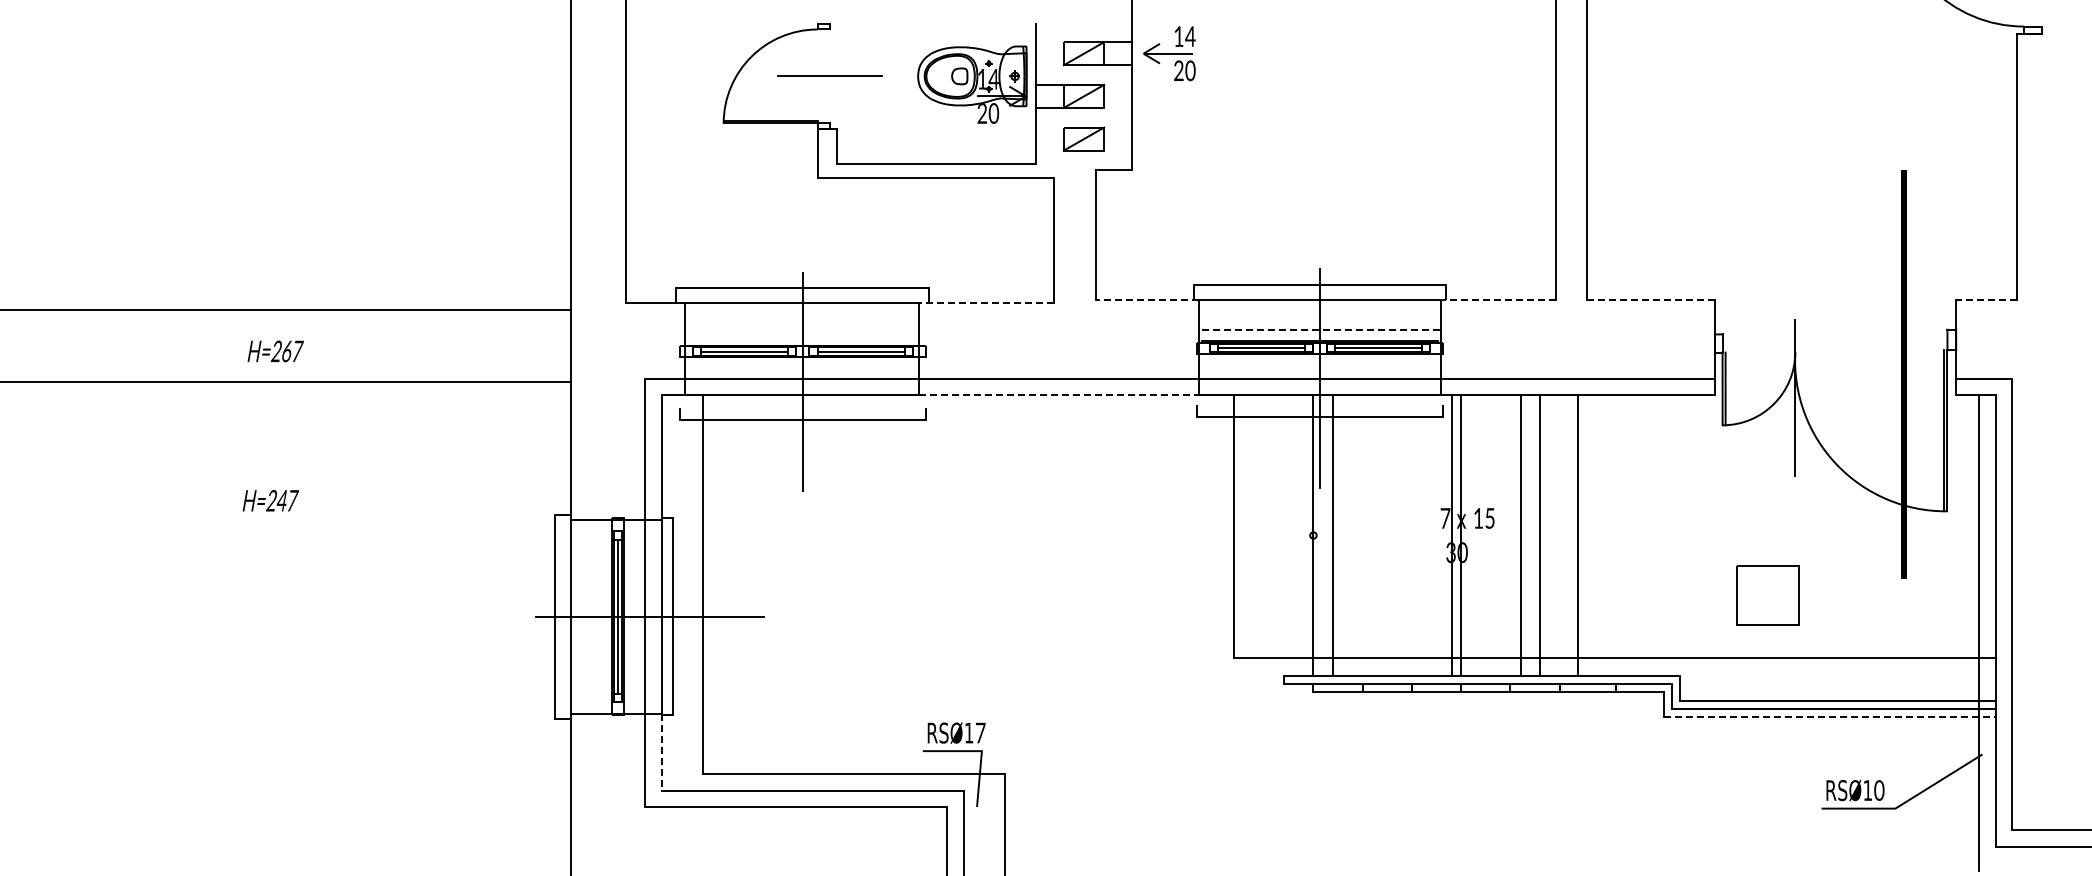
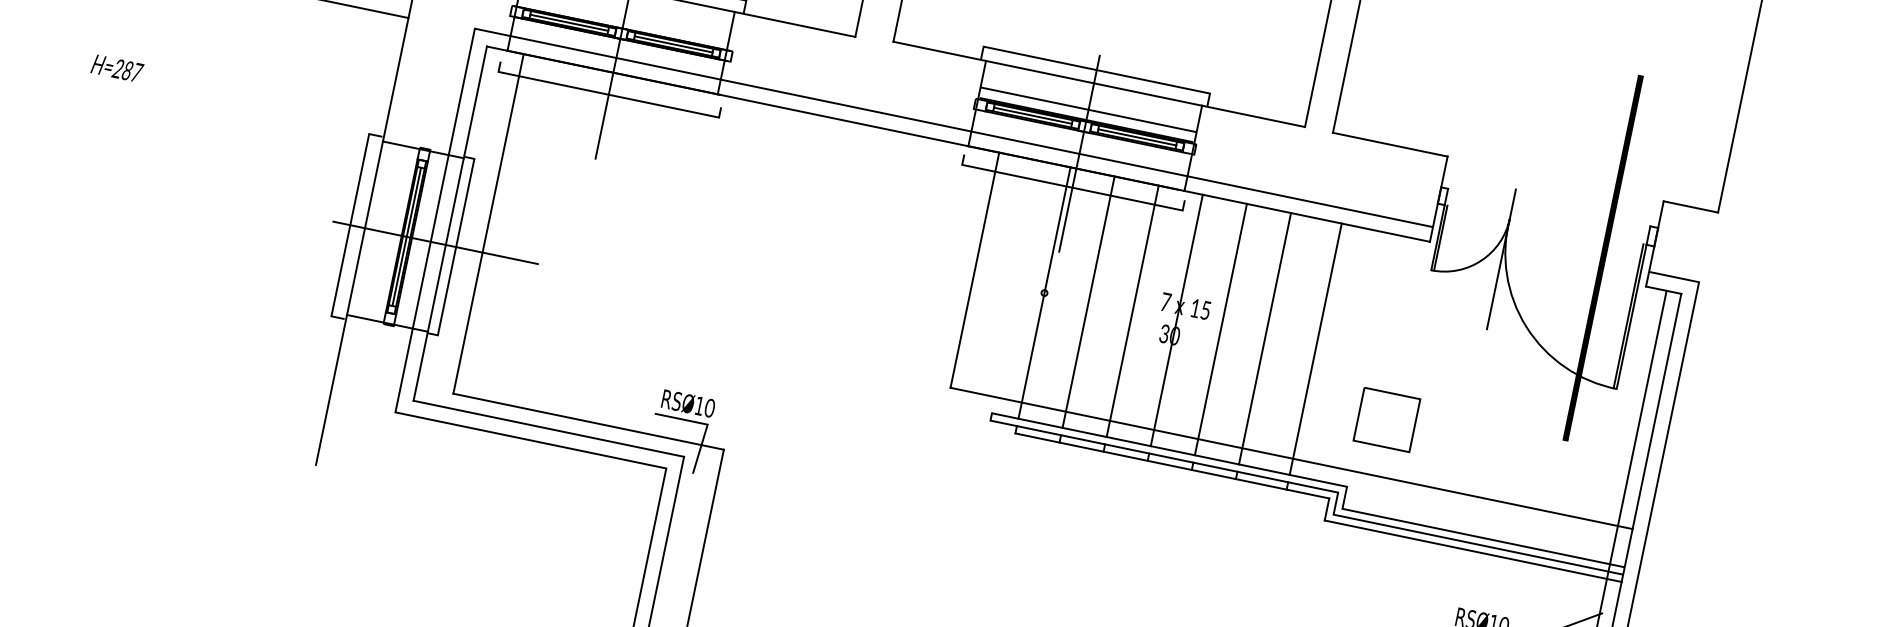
line: (1147, 299) -> (939, 50), dashed -> solid
line: (1497, 299) -> (1253, 115), dashed -> solid
line: (1650, 299) -> (1390, 144), dashed -> solid
line: (1986, 299) -> (1690, 206), dashed -> solid
line: (986, 303) -> (794, 24), dashed -> solid
line: (1320, 329) -> (1089, 109), dashed -> solid
line: (1059, 395) -> (843, 120), dashed -> solid
text: (281, 500) -> (127, 70), H=247 -> H=287
line: (1332, 535) -> (1088, 302), moved
line: (1451, 535) -> (1132, 311), moved
line: (1520, 535) -> (1264, 338), moved
line: (1540, 535) -> (1220, 329), moved
line: (1578, 535) -> (1315, 349), moved
part: (1767, 595) -> (1386, 419), moved
line: (1829, 716) -> (1473, 550), dashed -> solid
text: (980, 732) -> (709, 407), 7 -> 0
line: (661, 752) -> (420, 366), dashed -> solid

